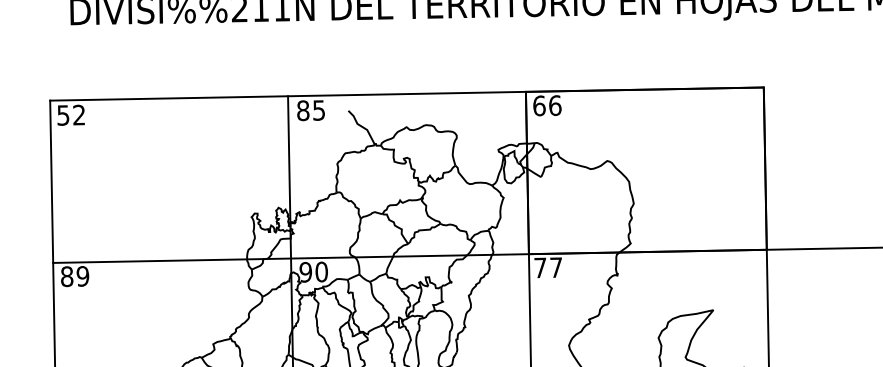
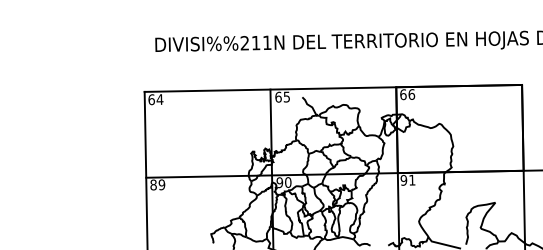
text: (303, 109) -> (278, 96), 85 -> 65
text: (70, 114) -> (155, 99), 52 -> 64
text: (547, 266) -> (407, 179), 77 -> 91

